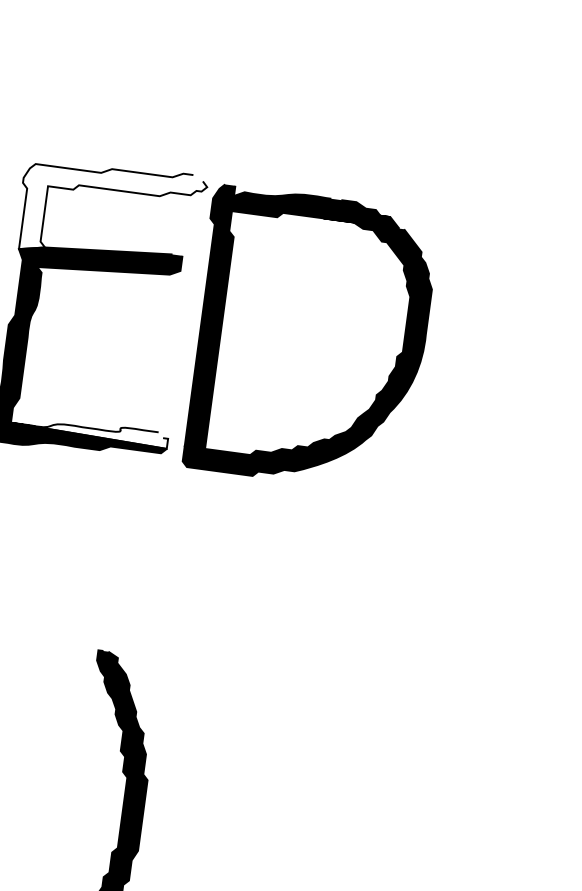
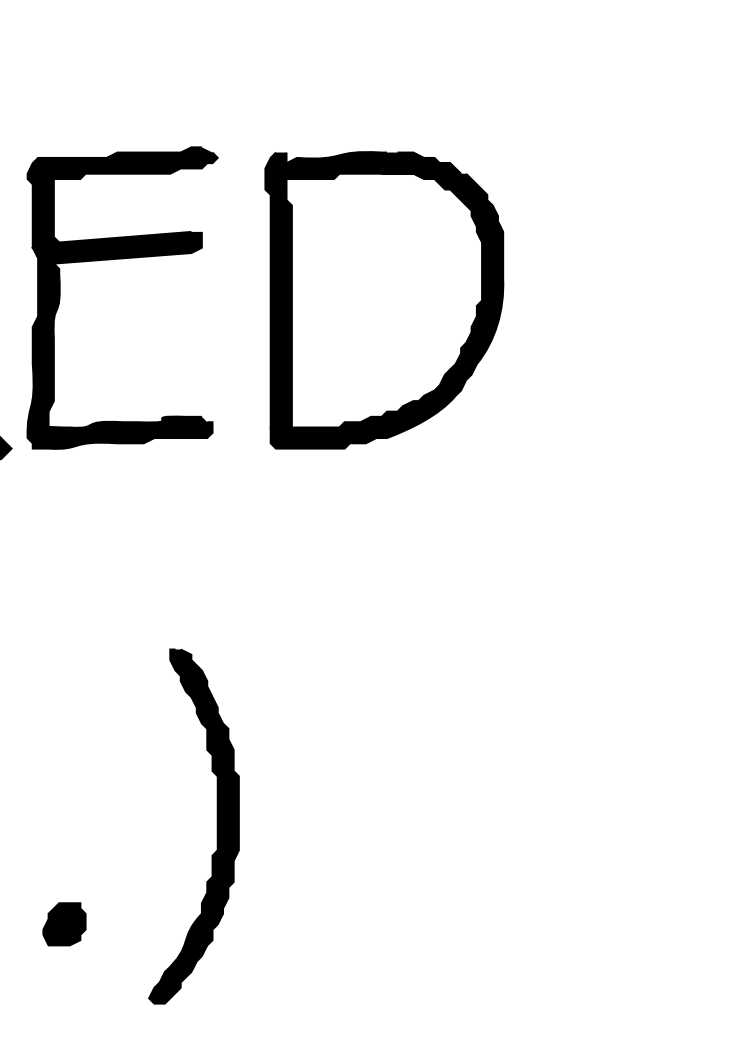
fill: (111, 212) -> (122, 197), added
part: (309, 339) -> (384, 300), moved
fill: (89, 430) -> (130, 424), added

